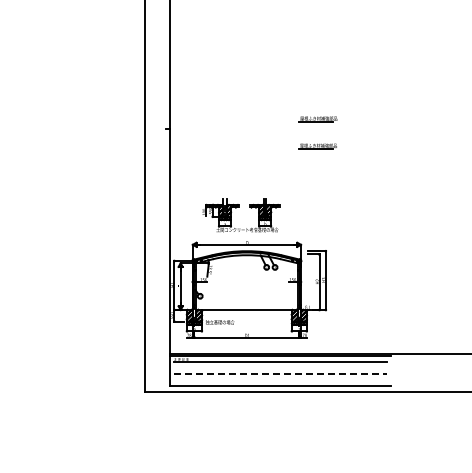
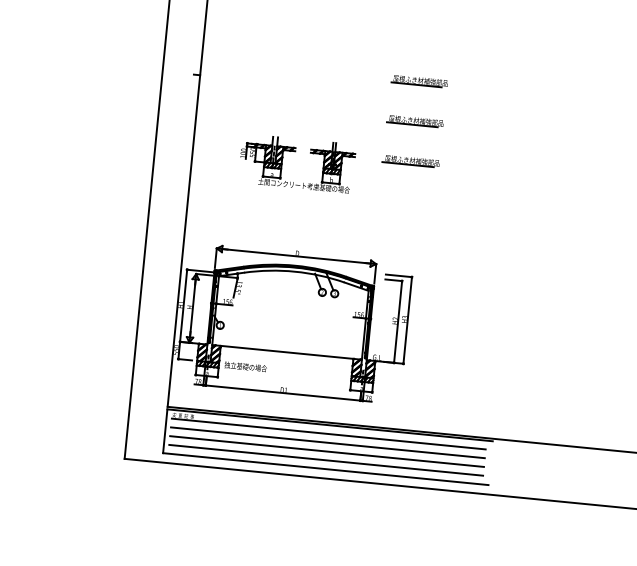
part: (316, 173) -> (409, 161), added
part: (239, 207) -> (295, 151), moved
line: (279, 368) -> (326, 443), added
line: (280, 374) -> (327, 452), dashed -> solid
line: (279, 379) -> (325, 459), added

